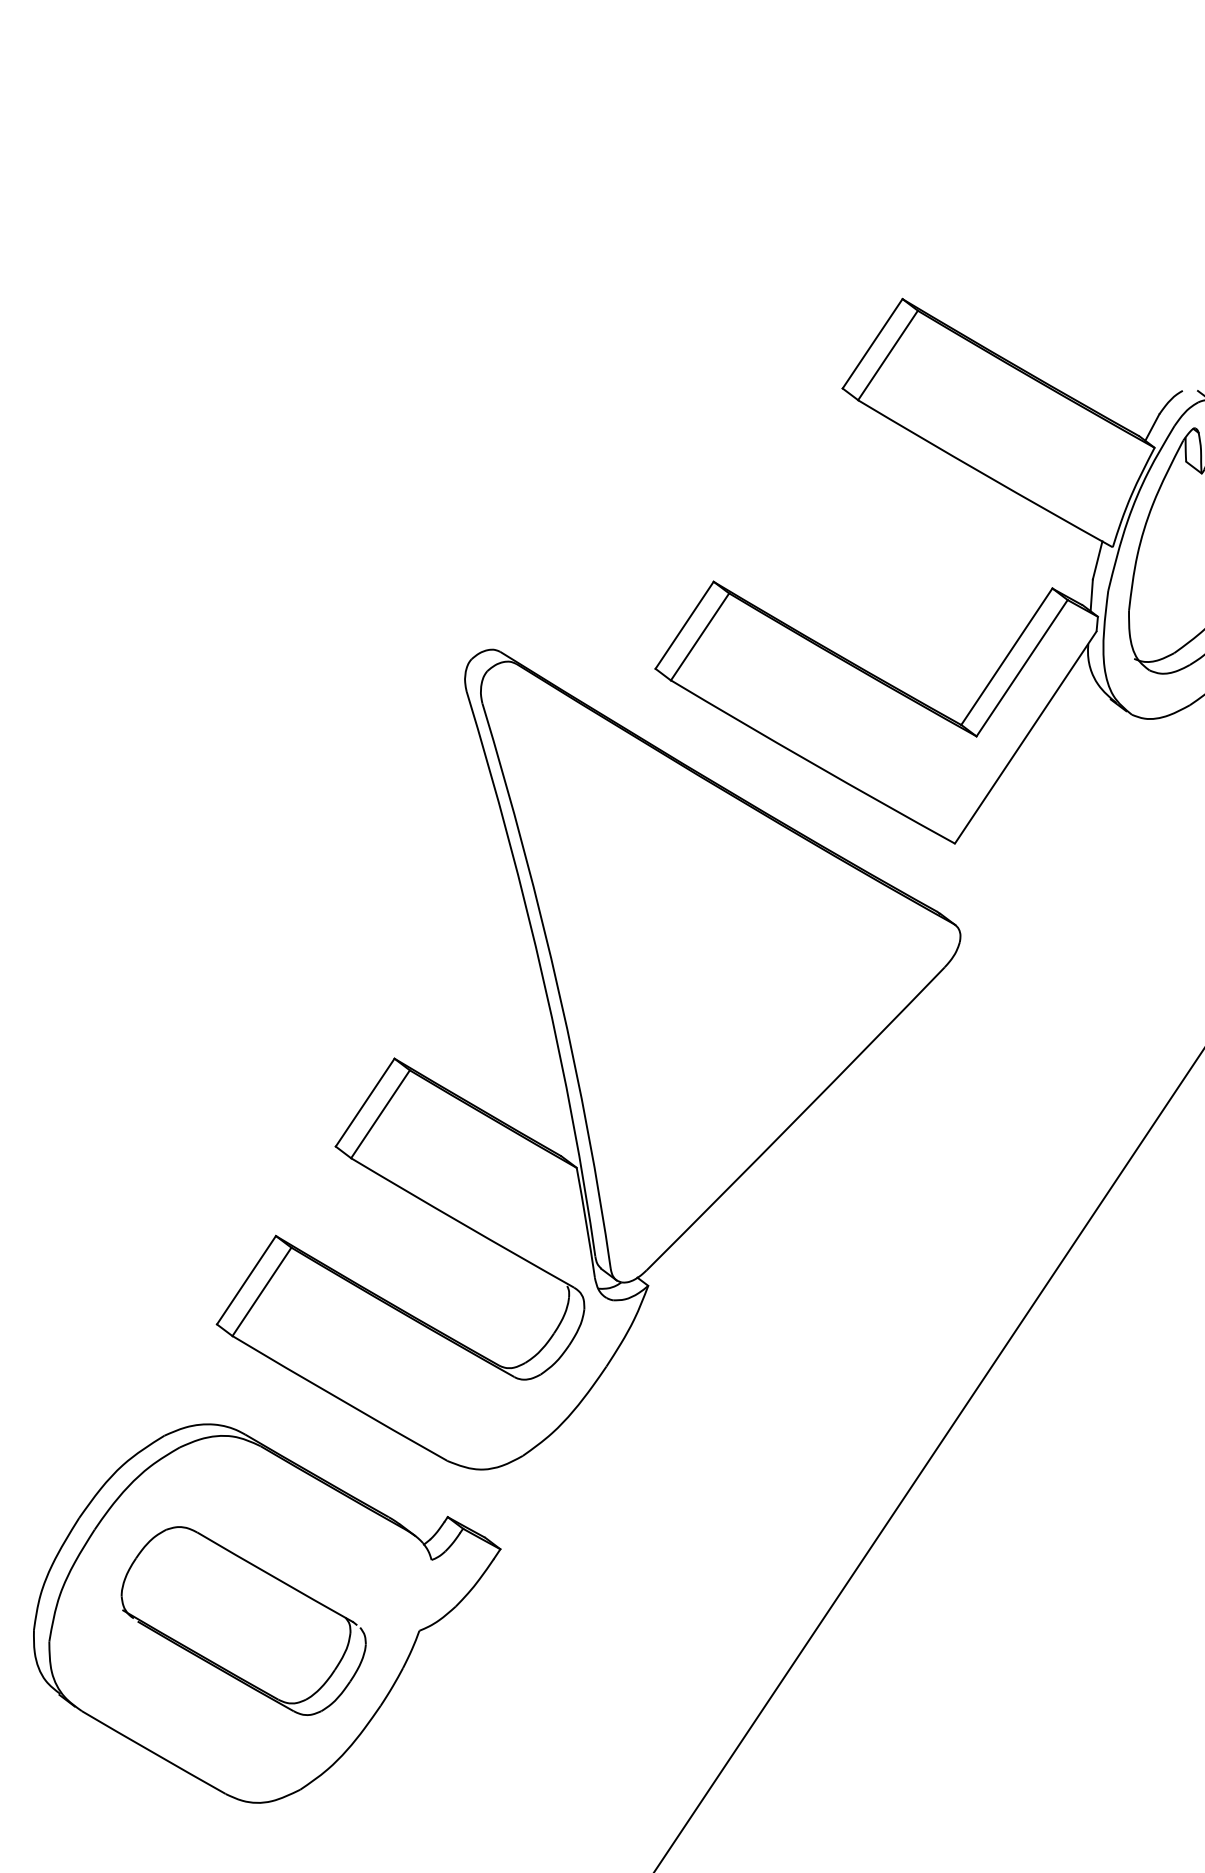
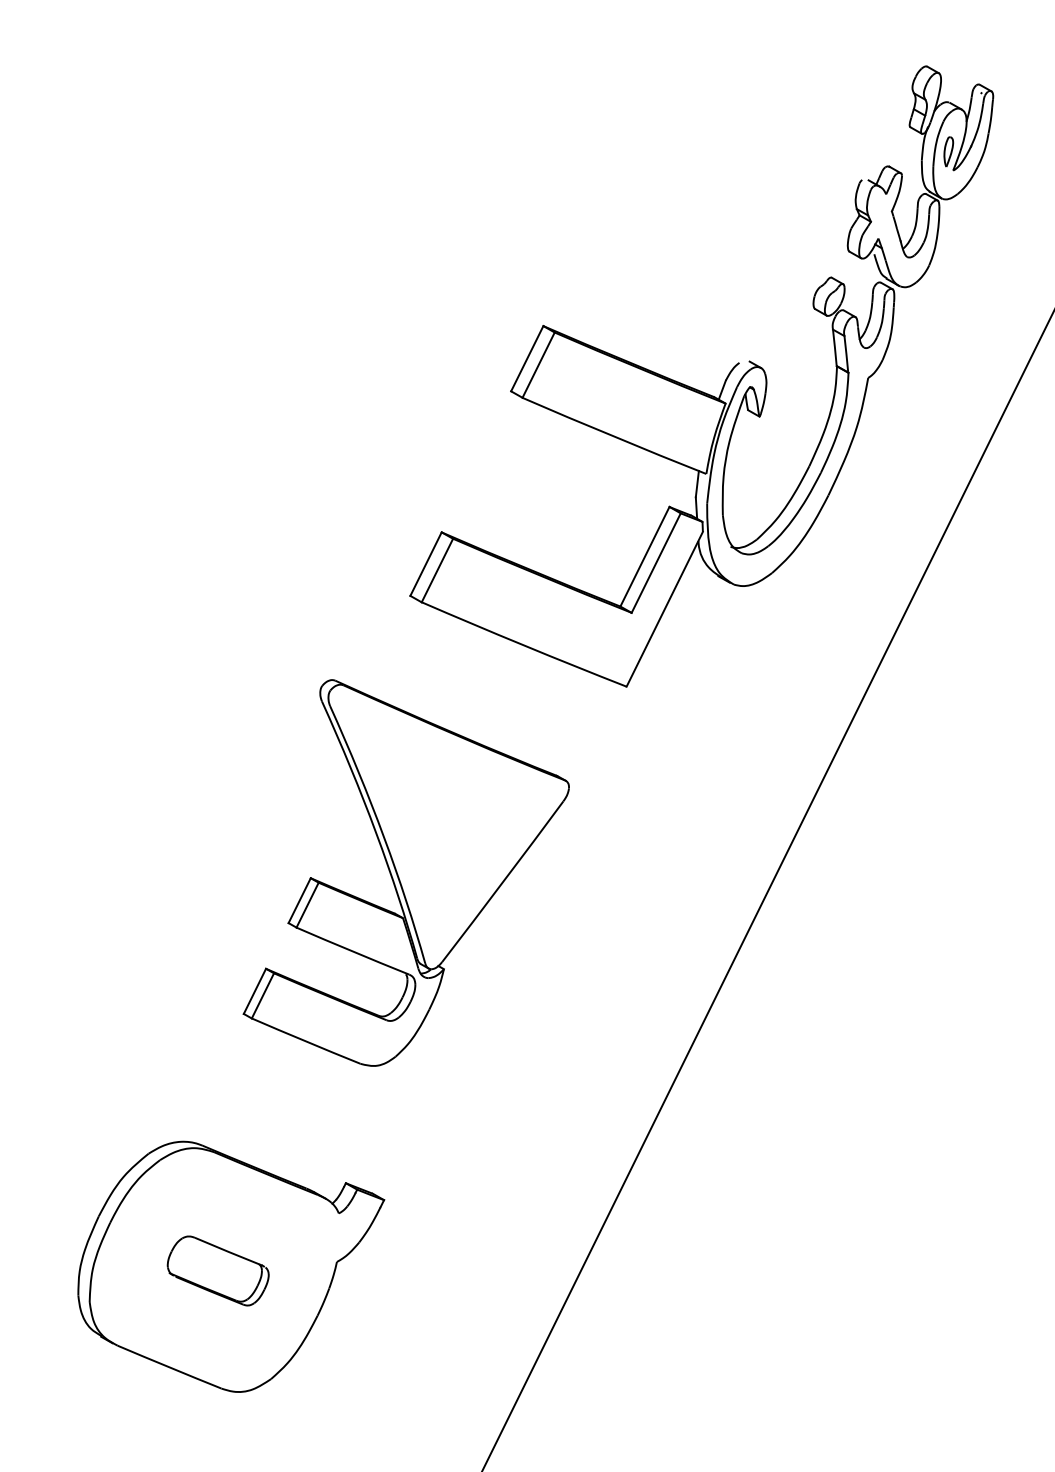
part: (596, 1073) -> (406, 872), size x0.7
part: (244, 1620) -> (218, 1270), size x0.6

